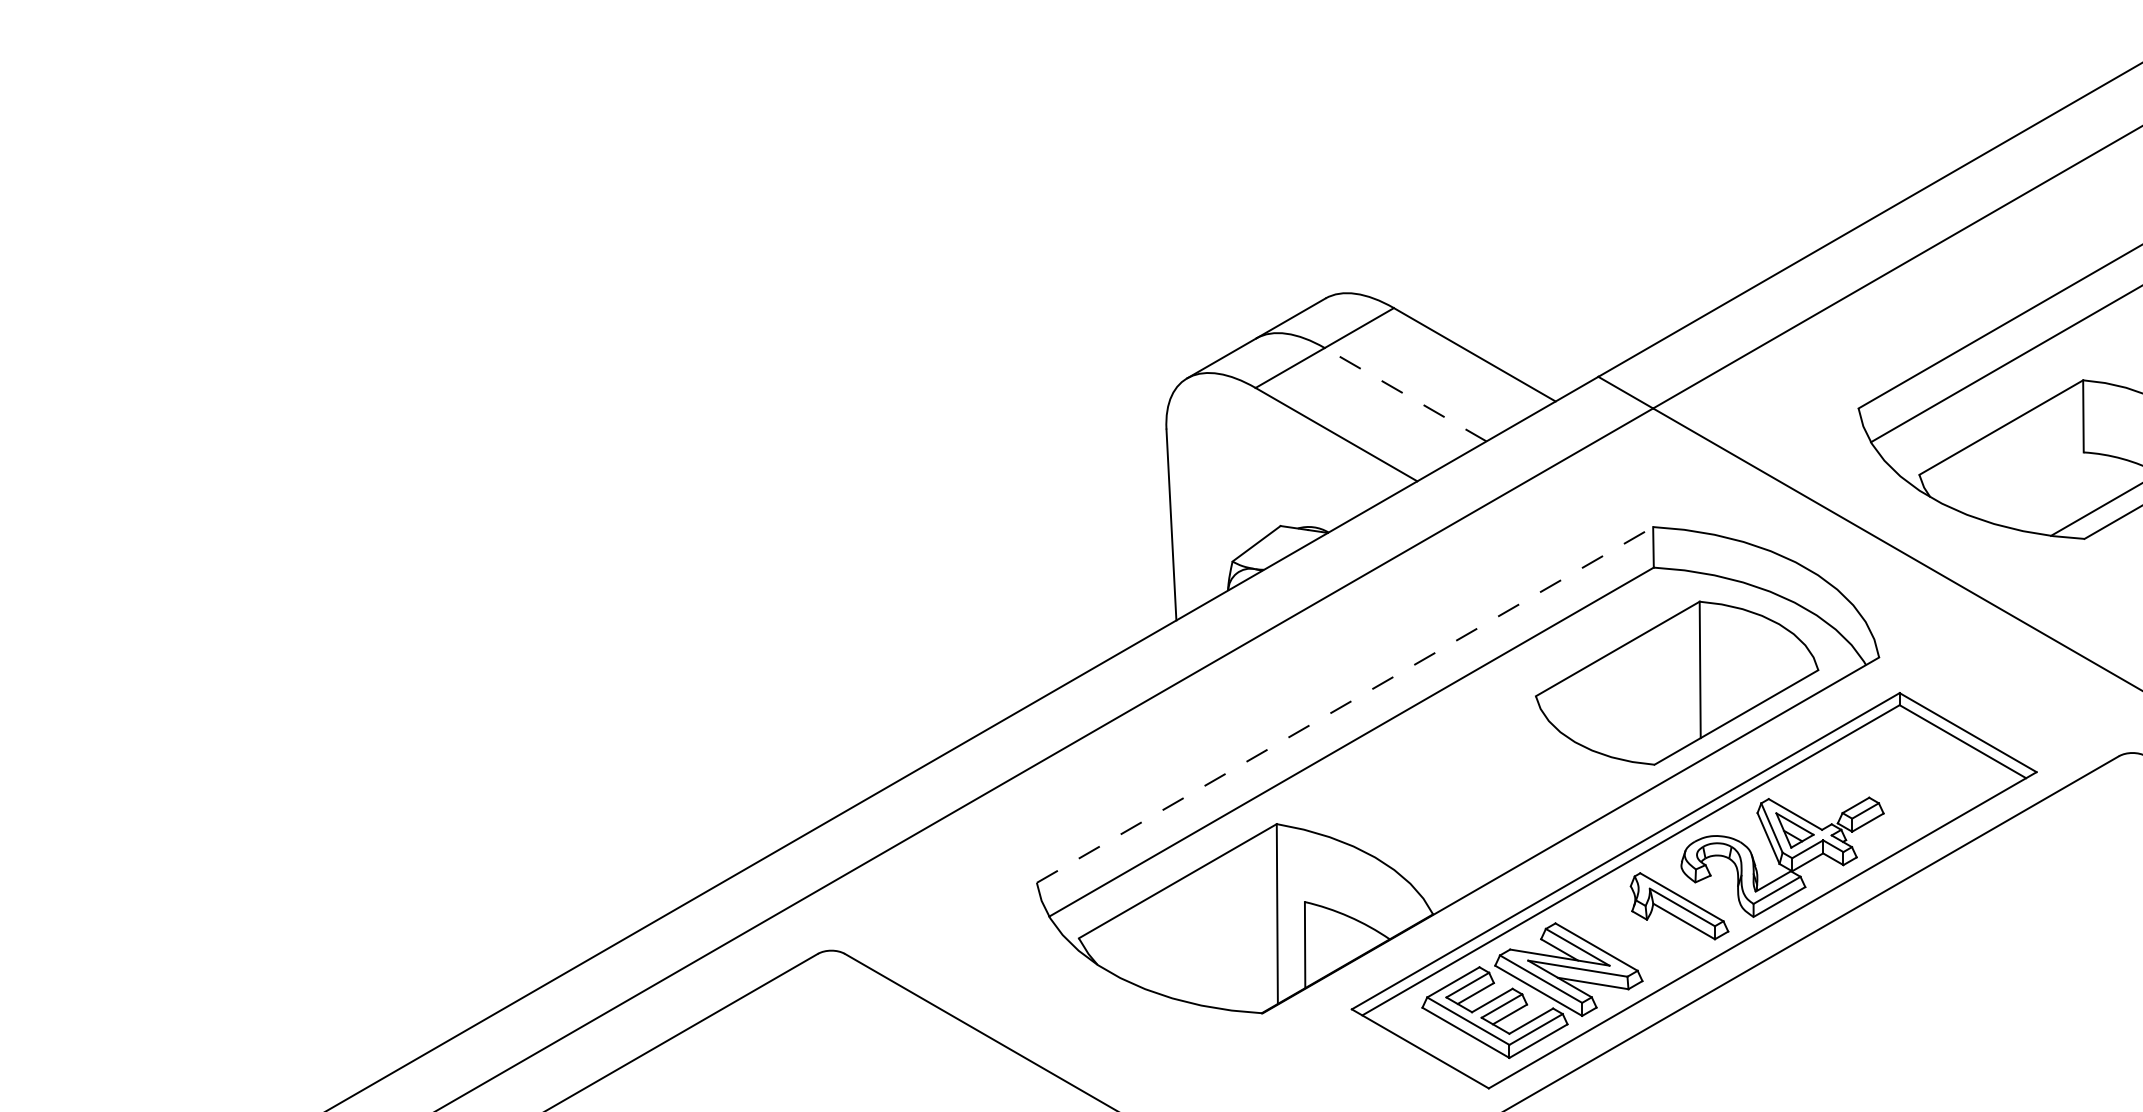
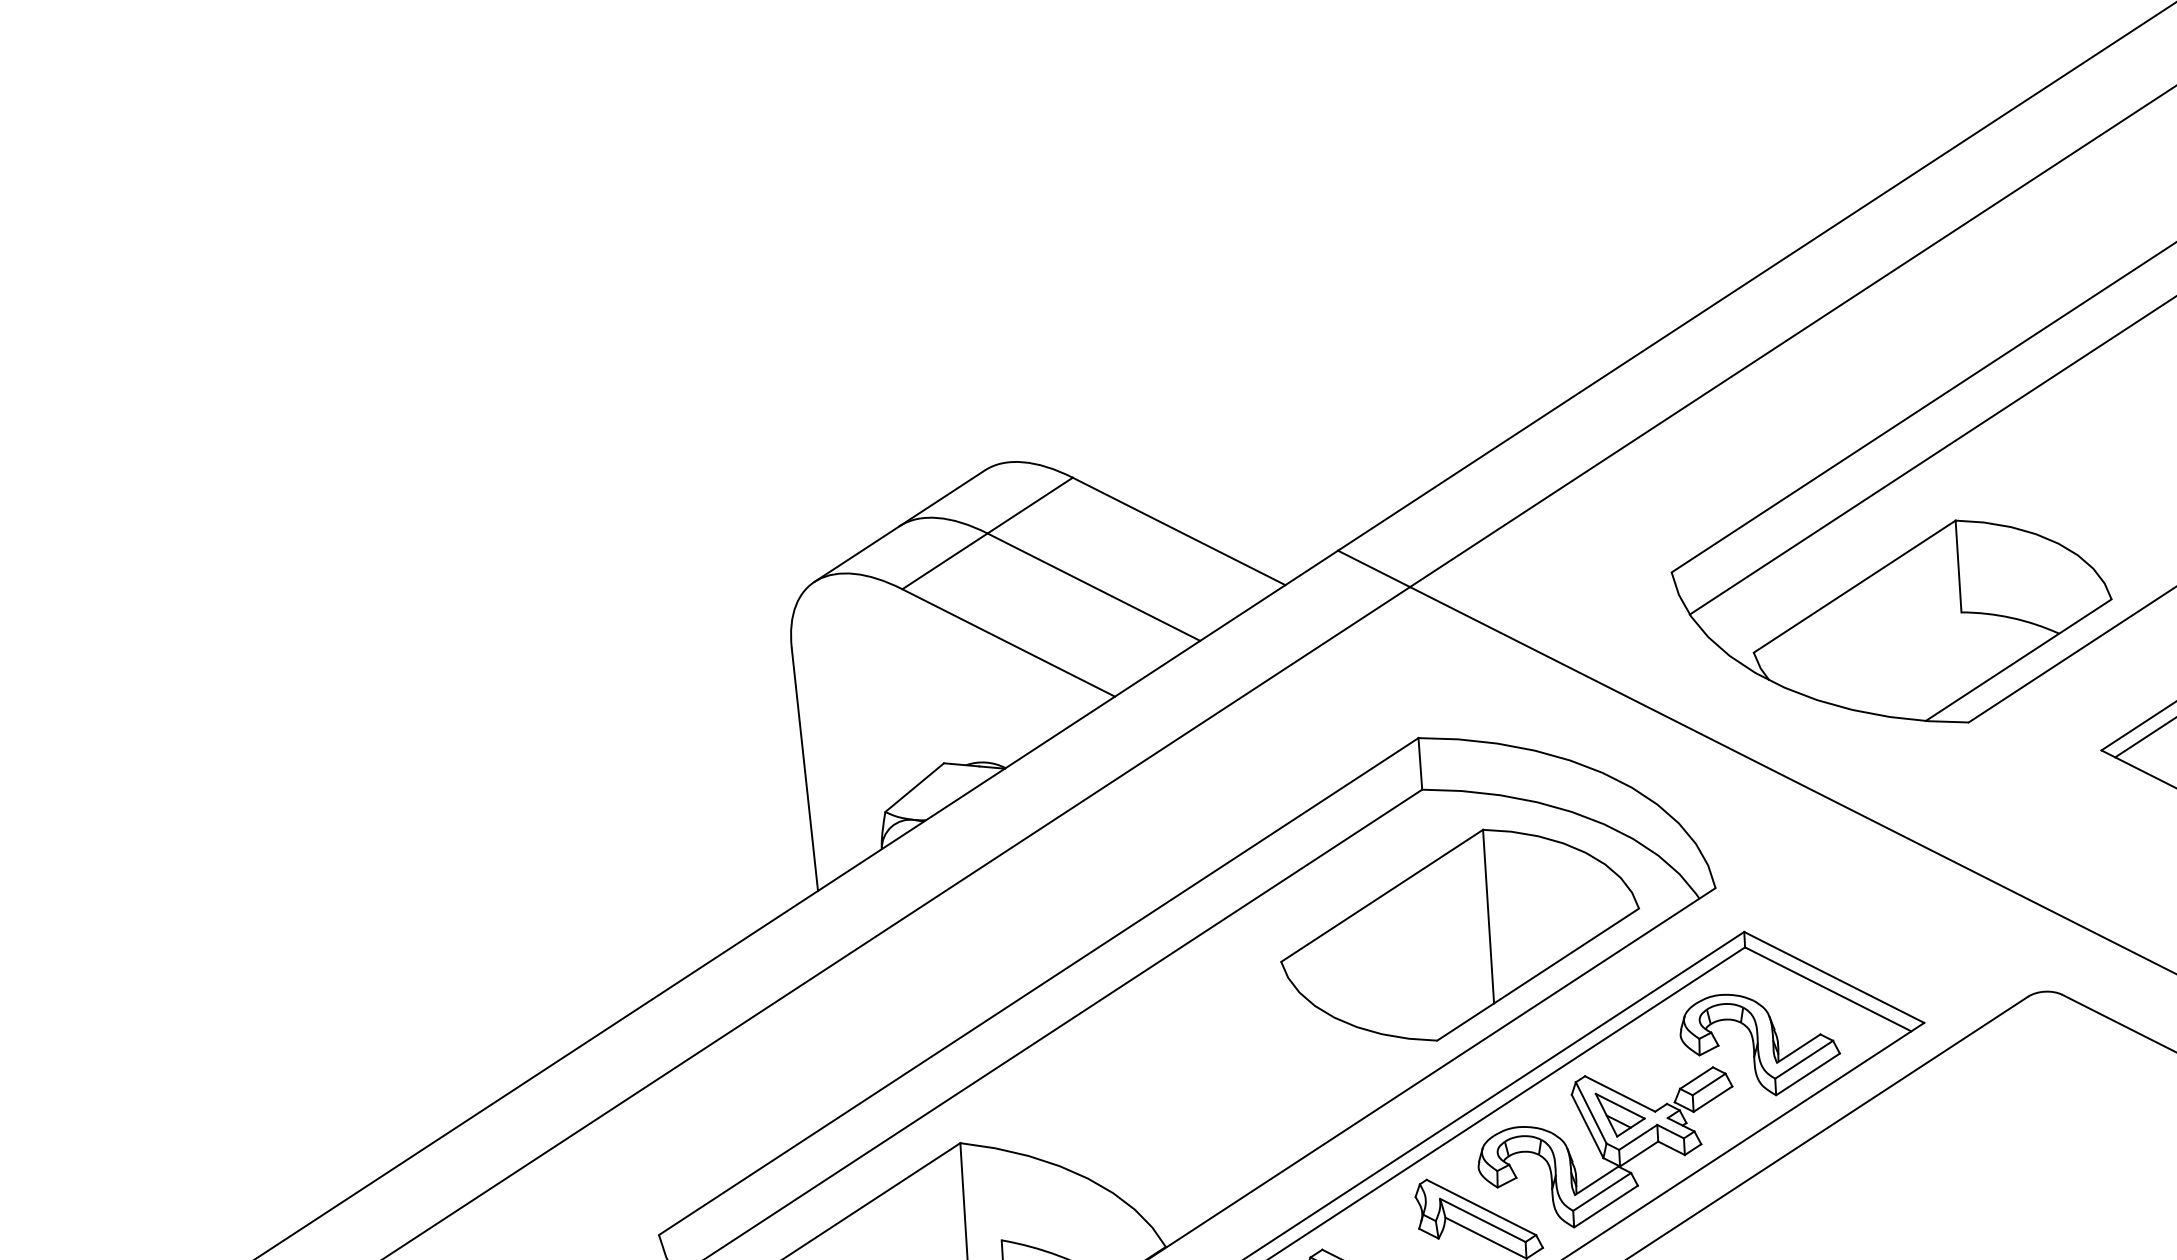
line: (1405, 394) -> (1093, 586), dashed -> solid
line: (1345, 704) -> (1039, 985), dashed -> solid
part: (1907, 781) -> (1760, 1043), added

